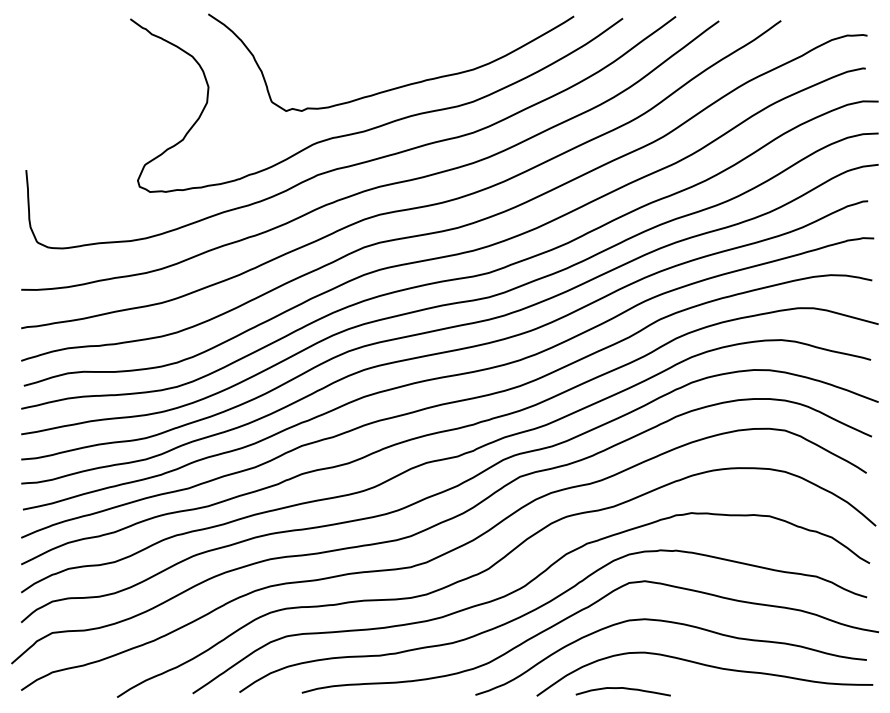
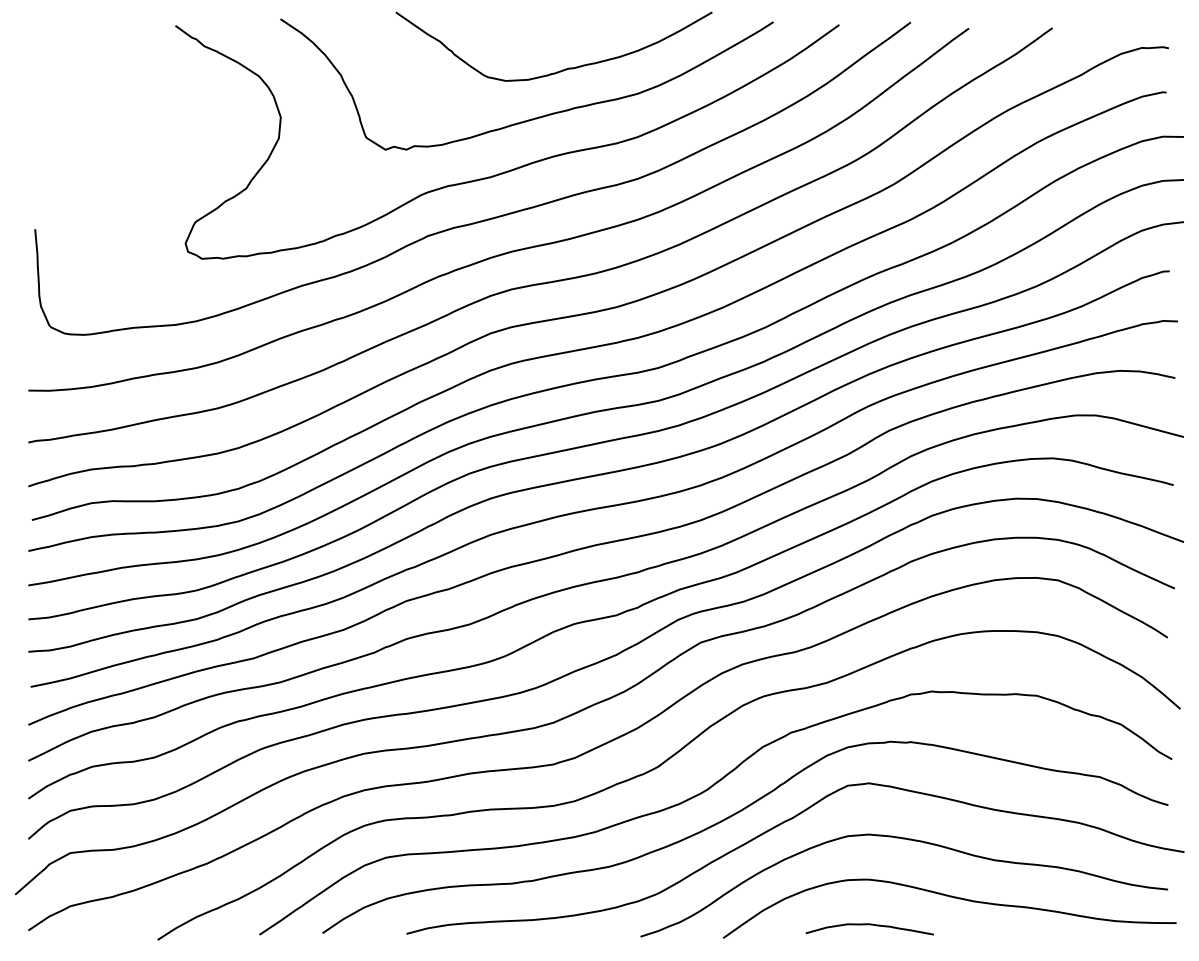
curve: (417, 51) -> (562, 69), added
curve: (623, 688) -> (869, 925), moved

